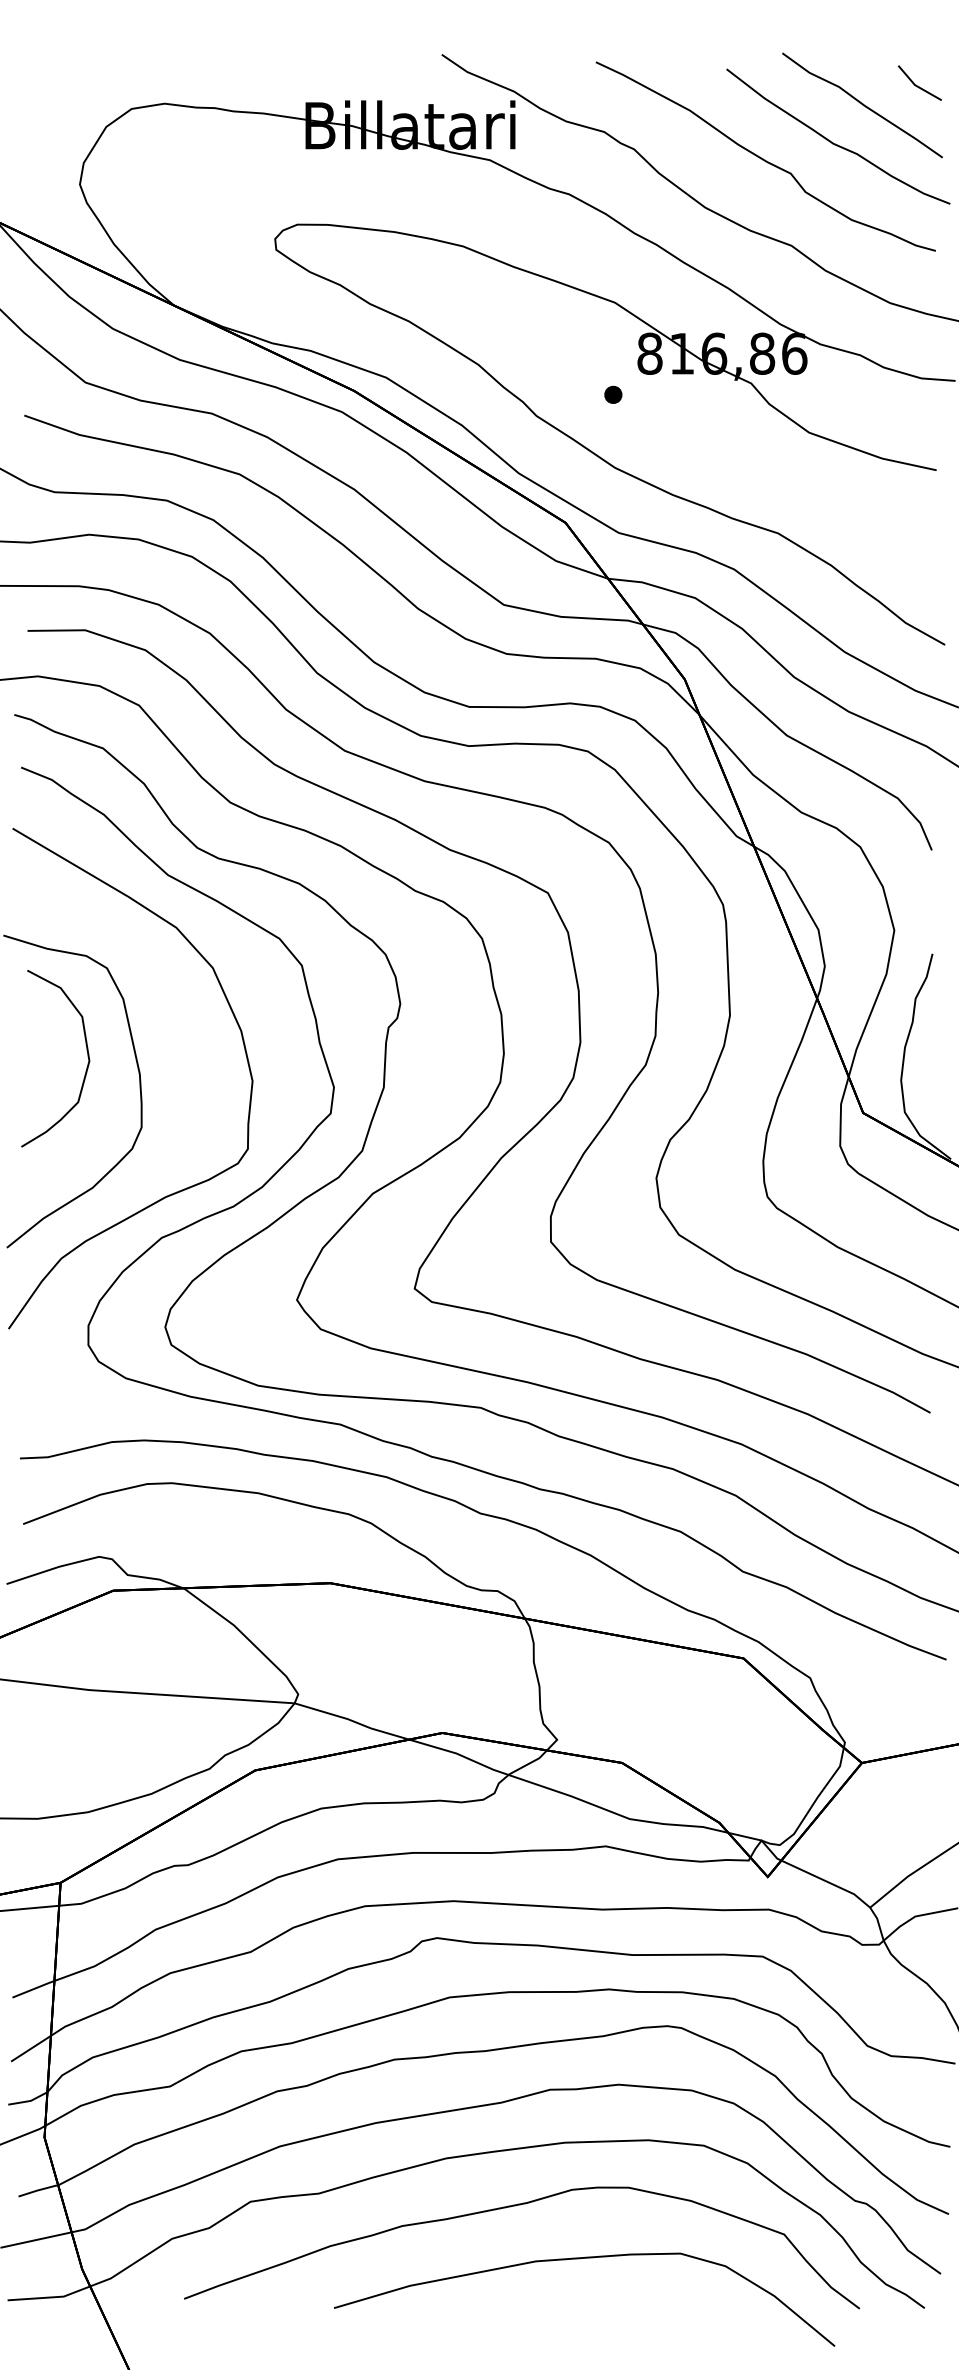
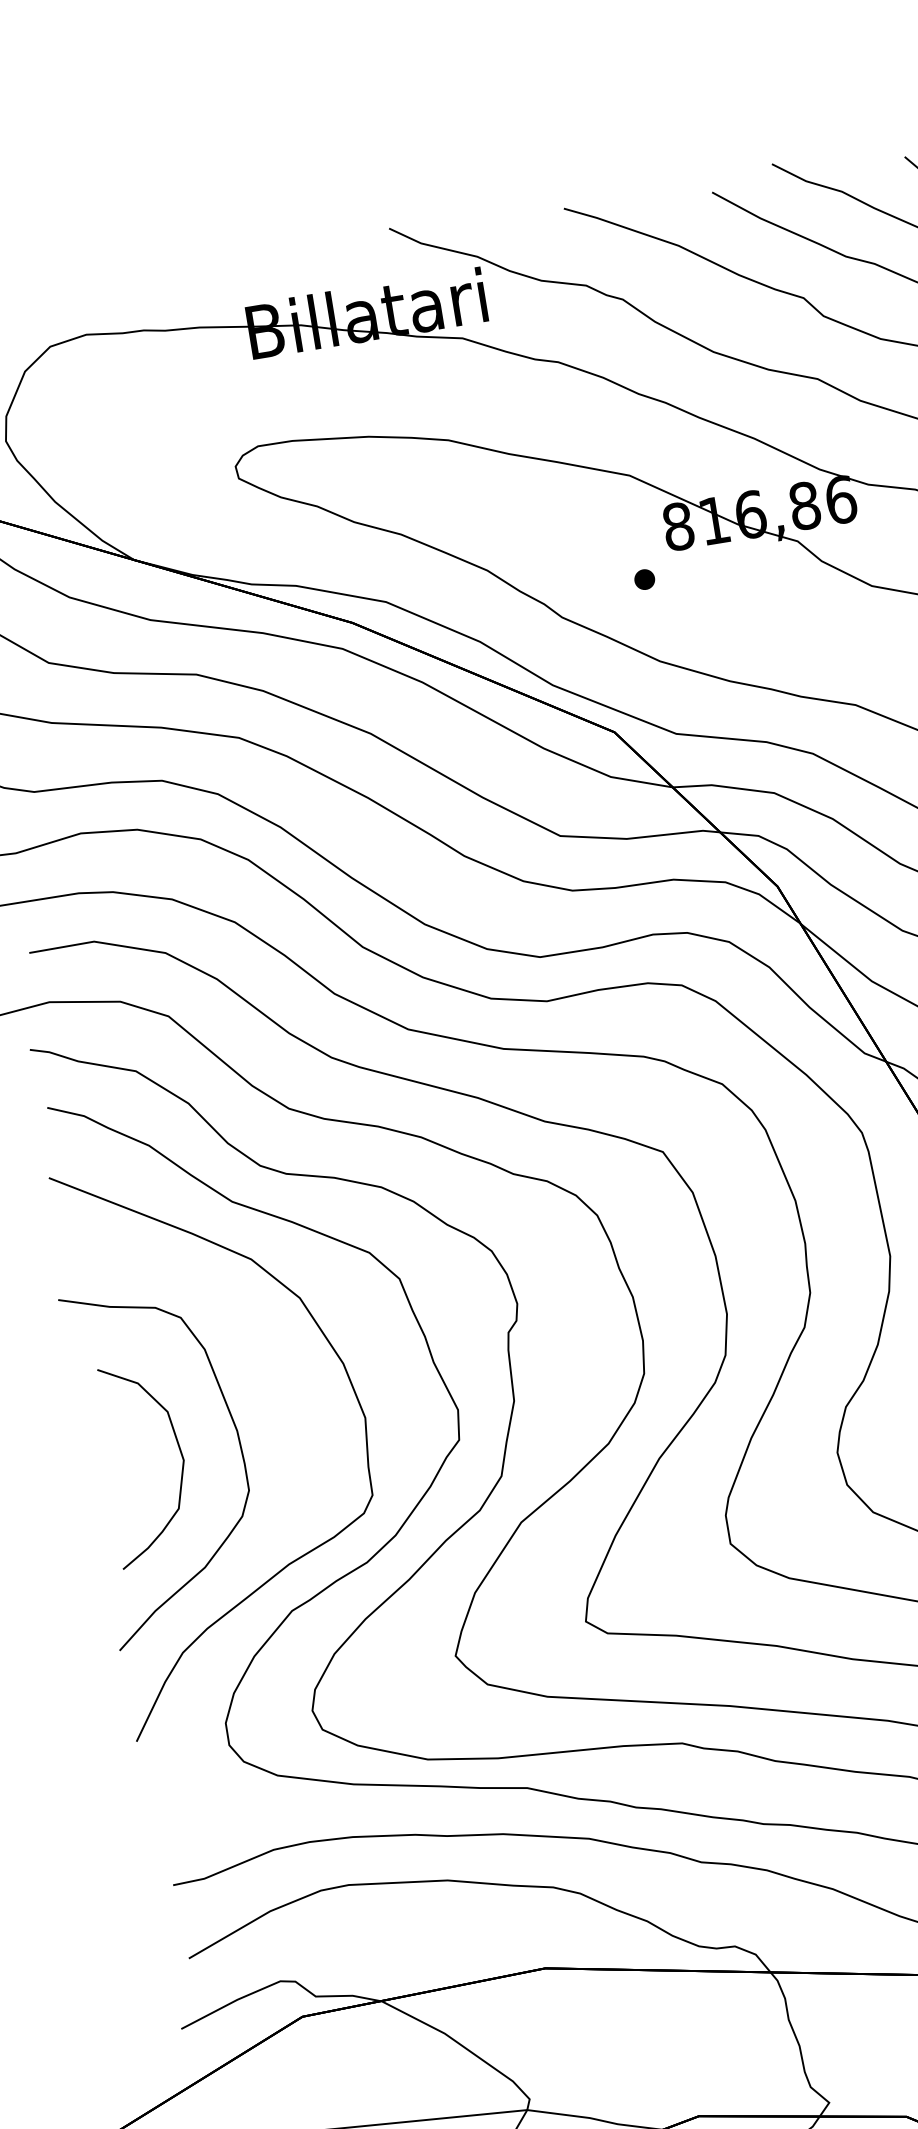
curve: (86, 1050) -> (178, 1448), moved

